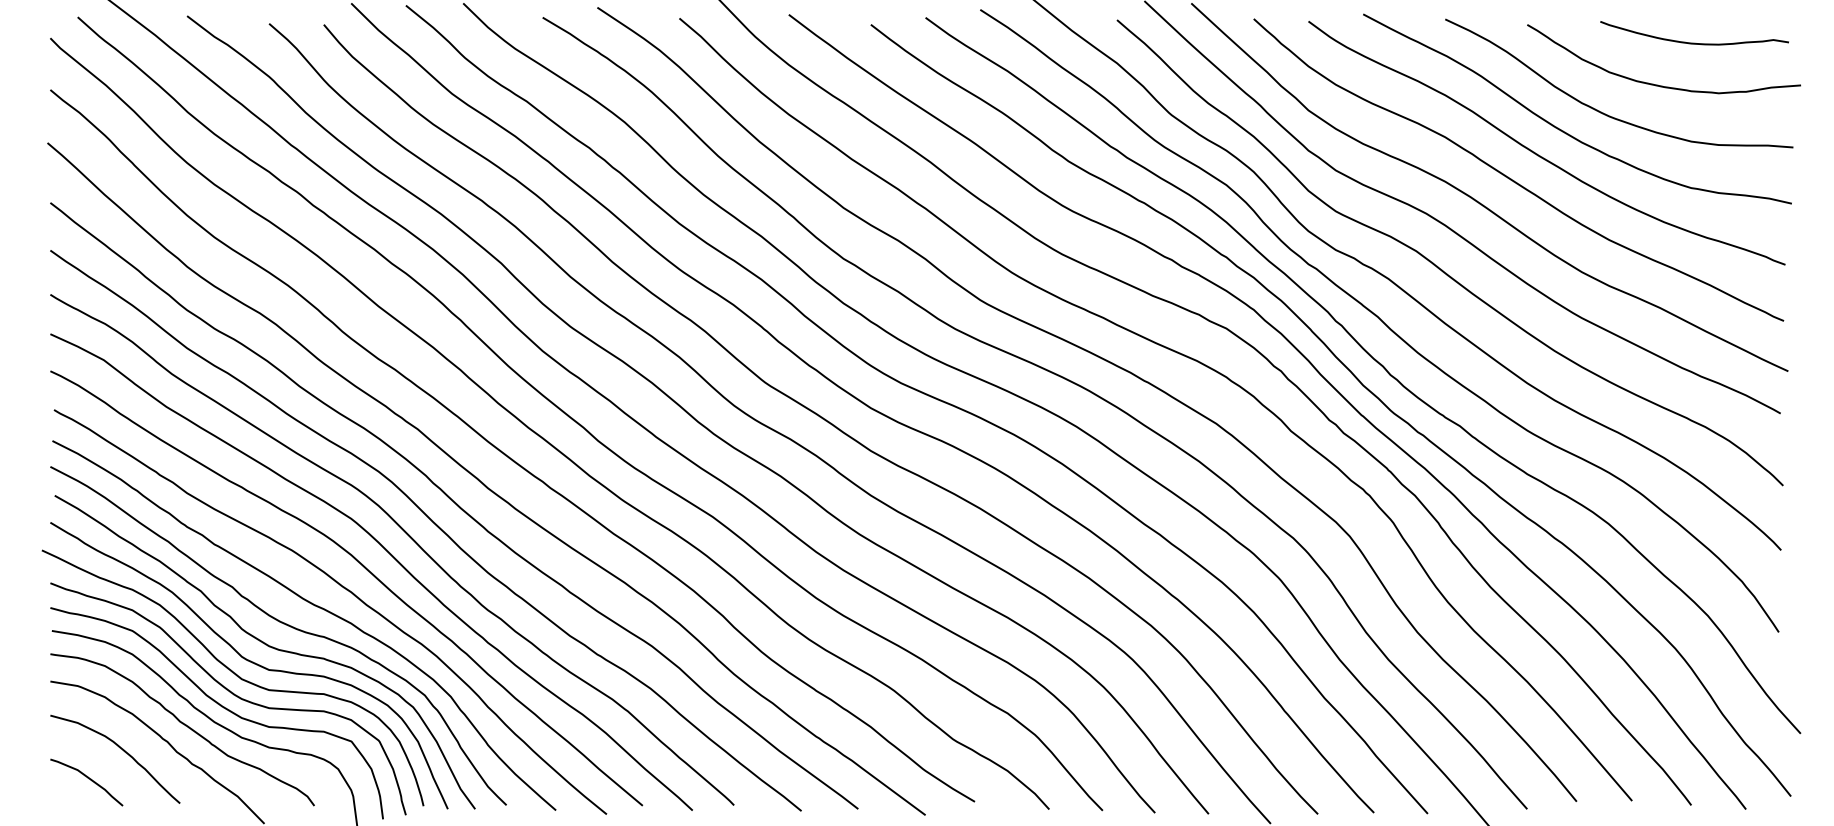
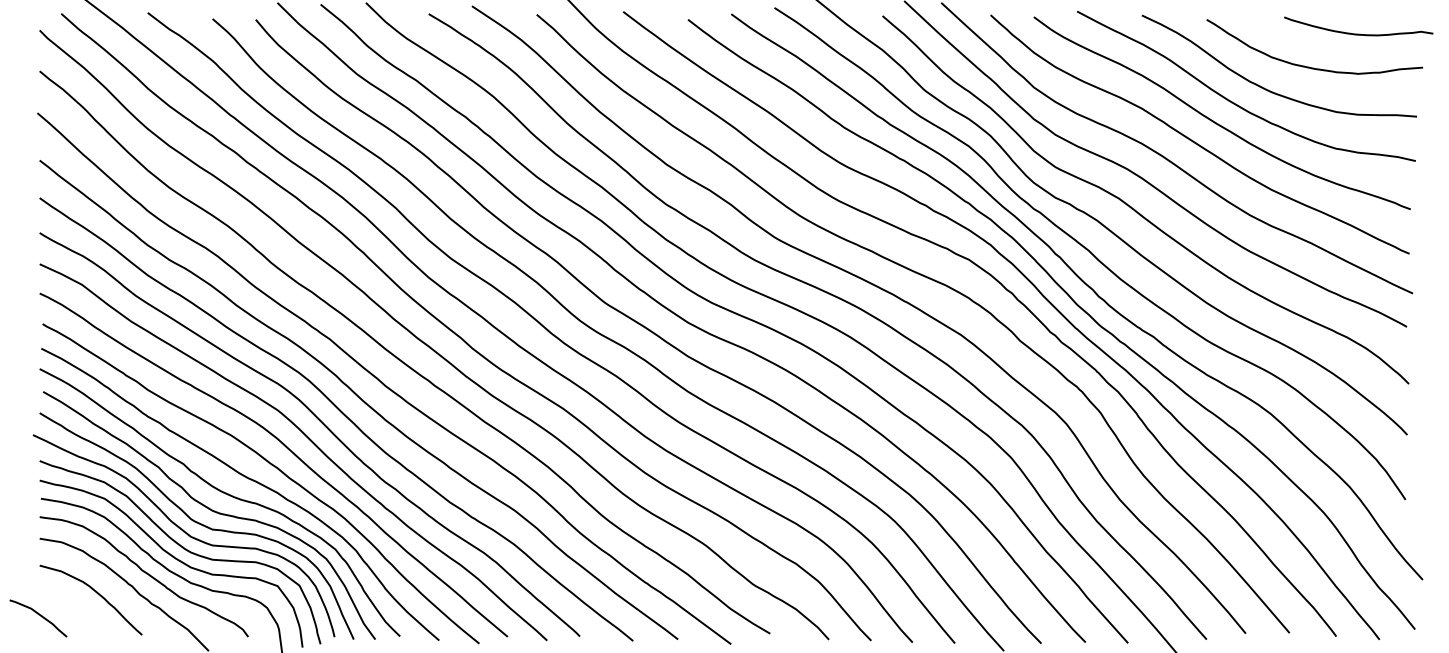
curve: (1694, 42) -> (1358, 33), moved
curve: (88, 779) -> (39, 616), moved

